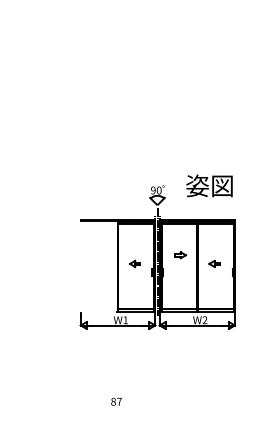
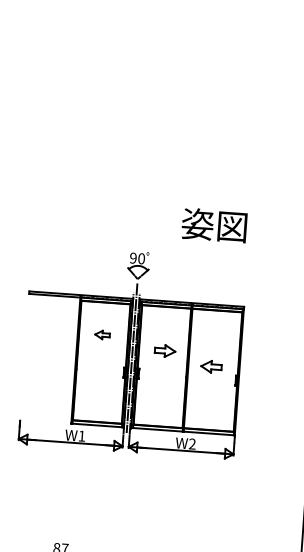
text: (209, 185) -> (214, 224), moved
part: (180, 255) -> (164, 351), size x1.4
part: (134, 263) -> (101, 334), moved
part: (214, 263) -> (211, 365), size x1.4

